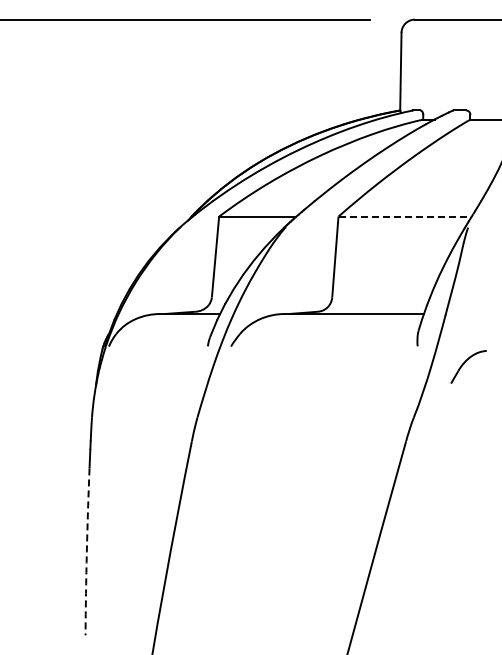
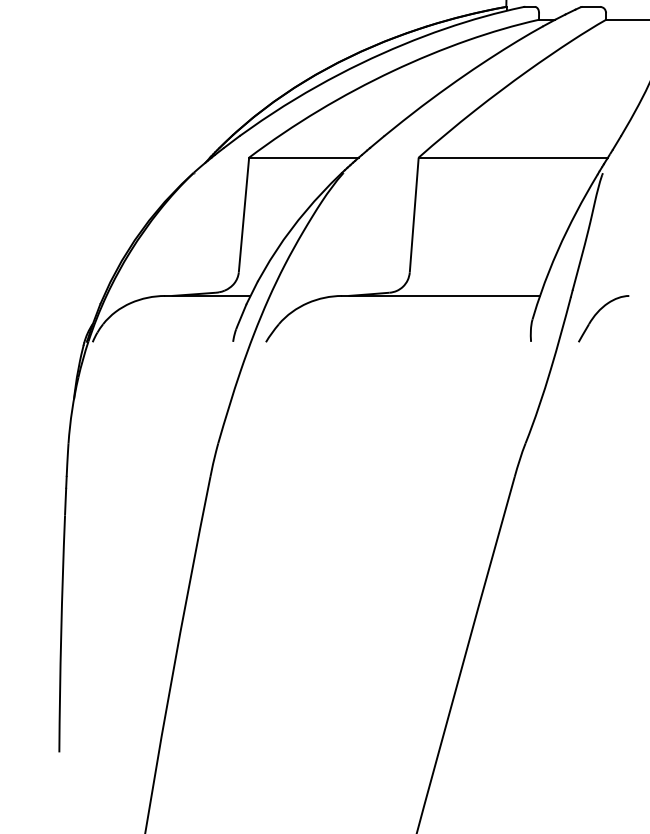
line: (405, 216) -> (513, 157), dashed -> solid
part: (468, 366) -> (603, 317), moved
arc: (86, 551) -> (60, 633), dashed -> solid

